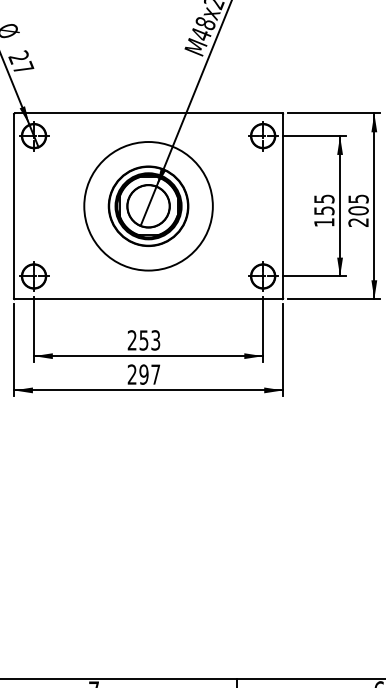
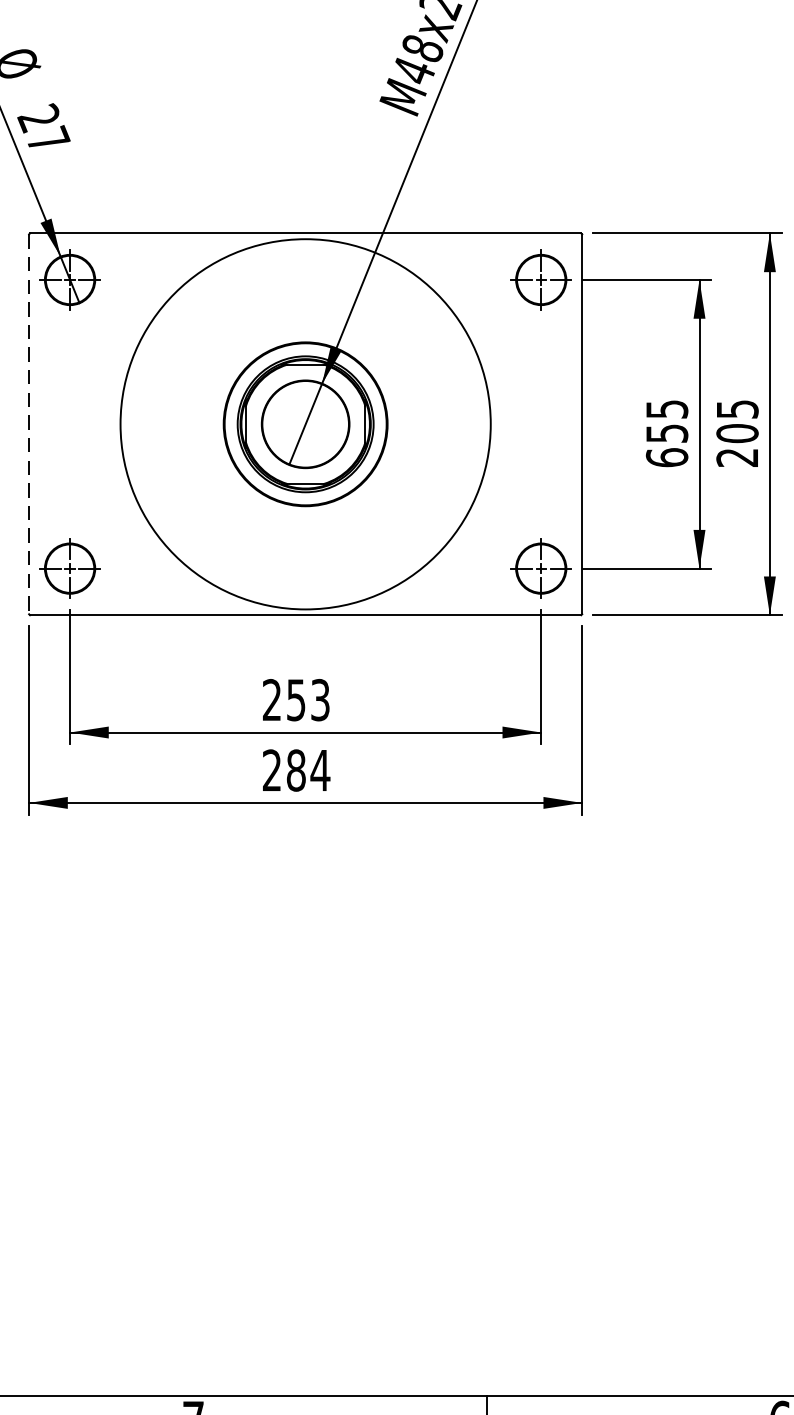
line: (14, 206) -> (29, 424), solid -> dashed
circle: (148, 206) -> (305, 424), size x1.4
text: (324, 222) -> (667, 457), 155 -> 655
text: (149, 374) -> (307, 770), 297 -> 284

